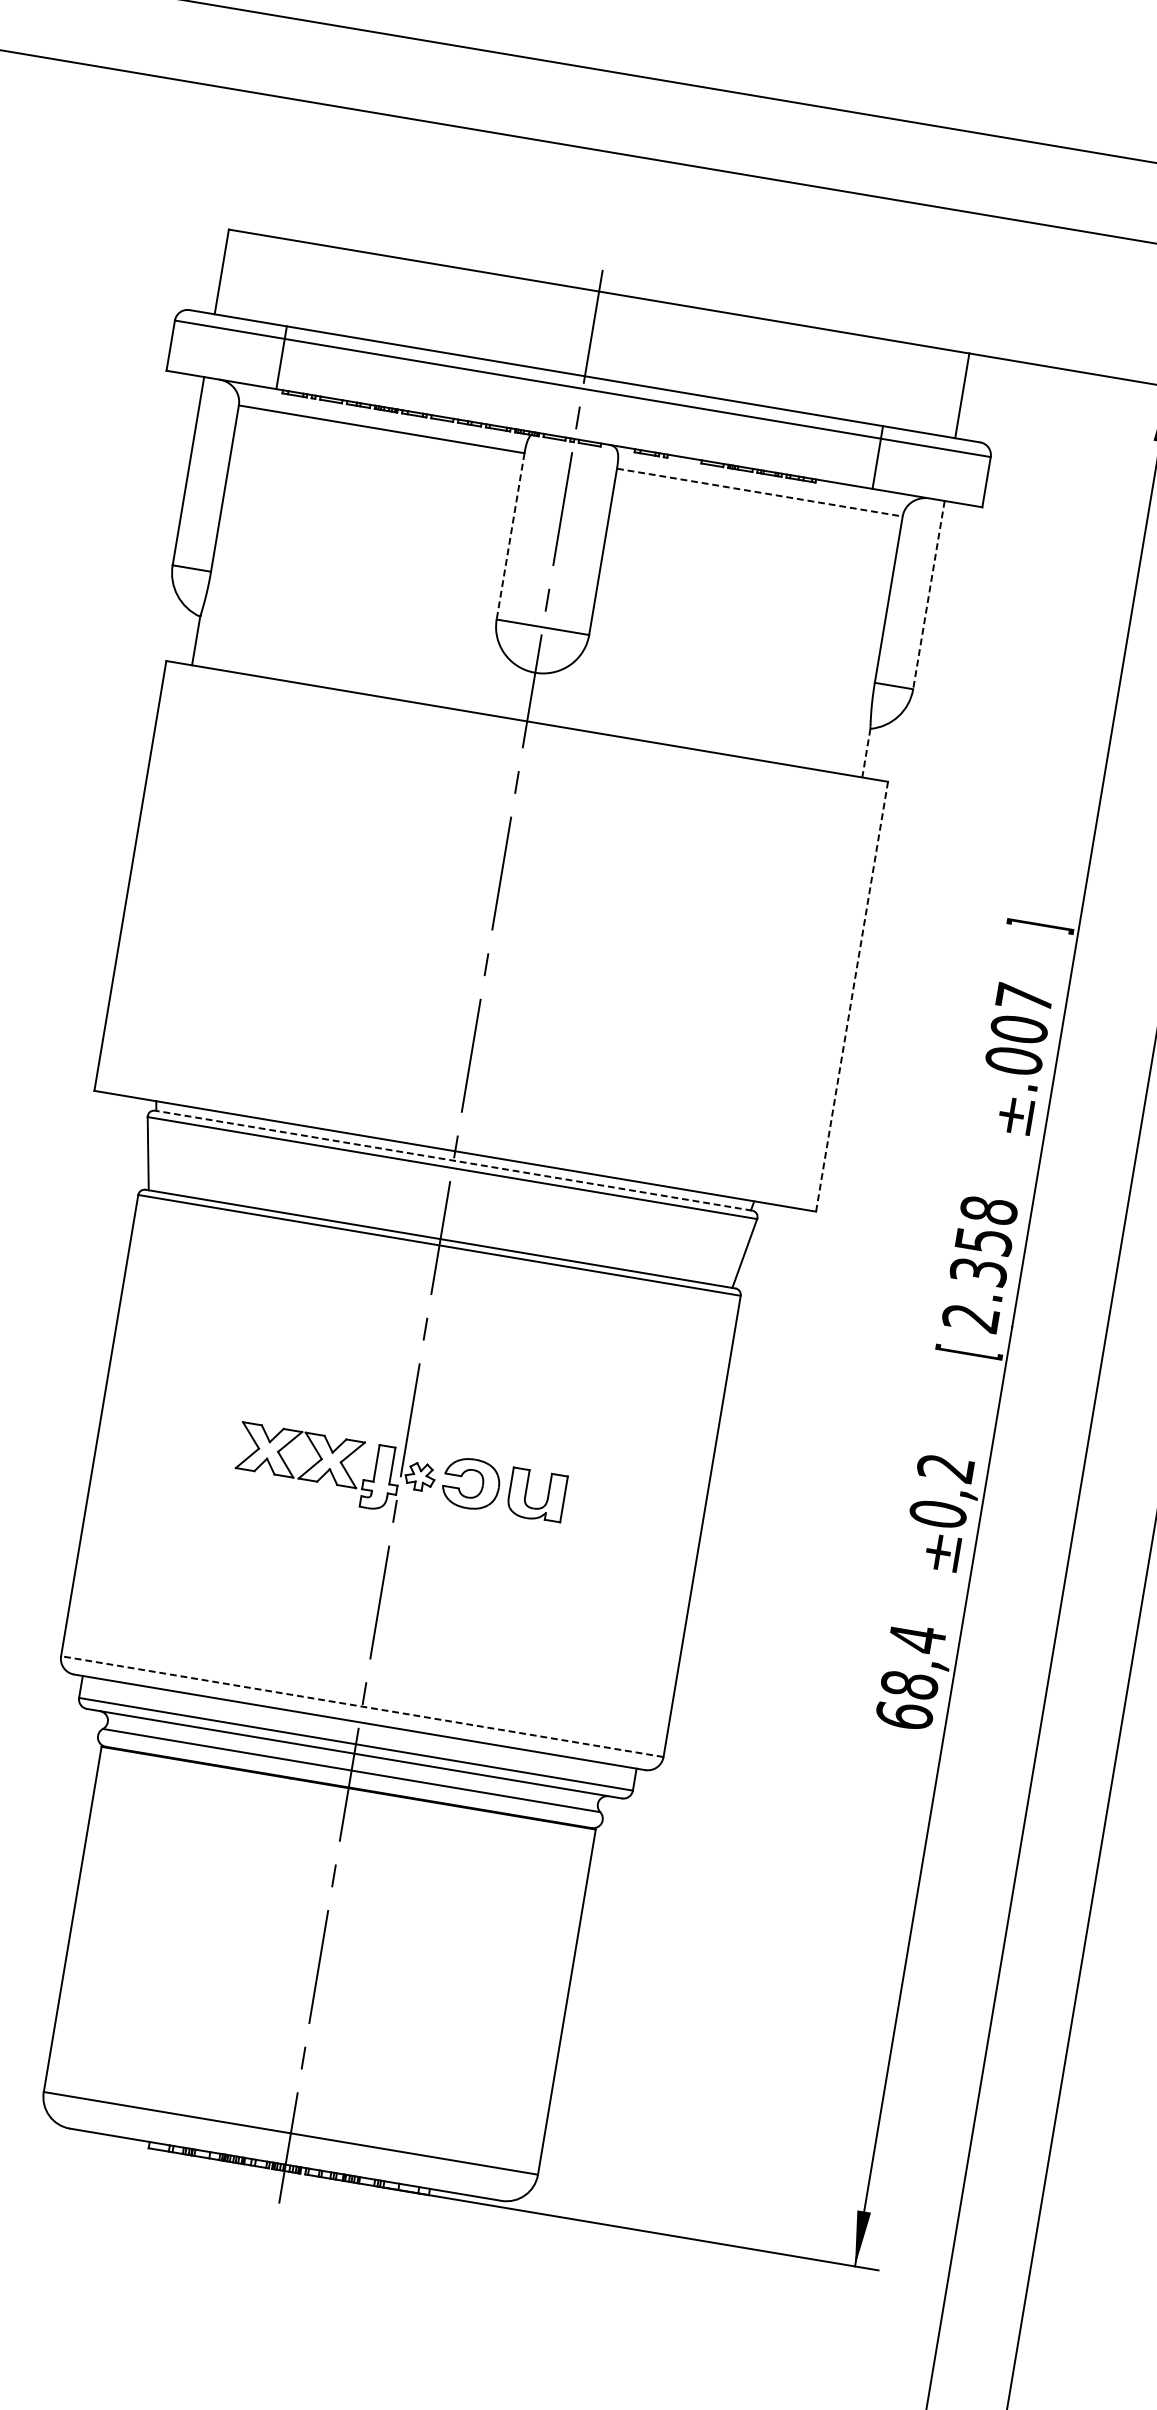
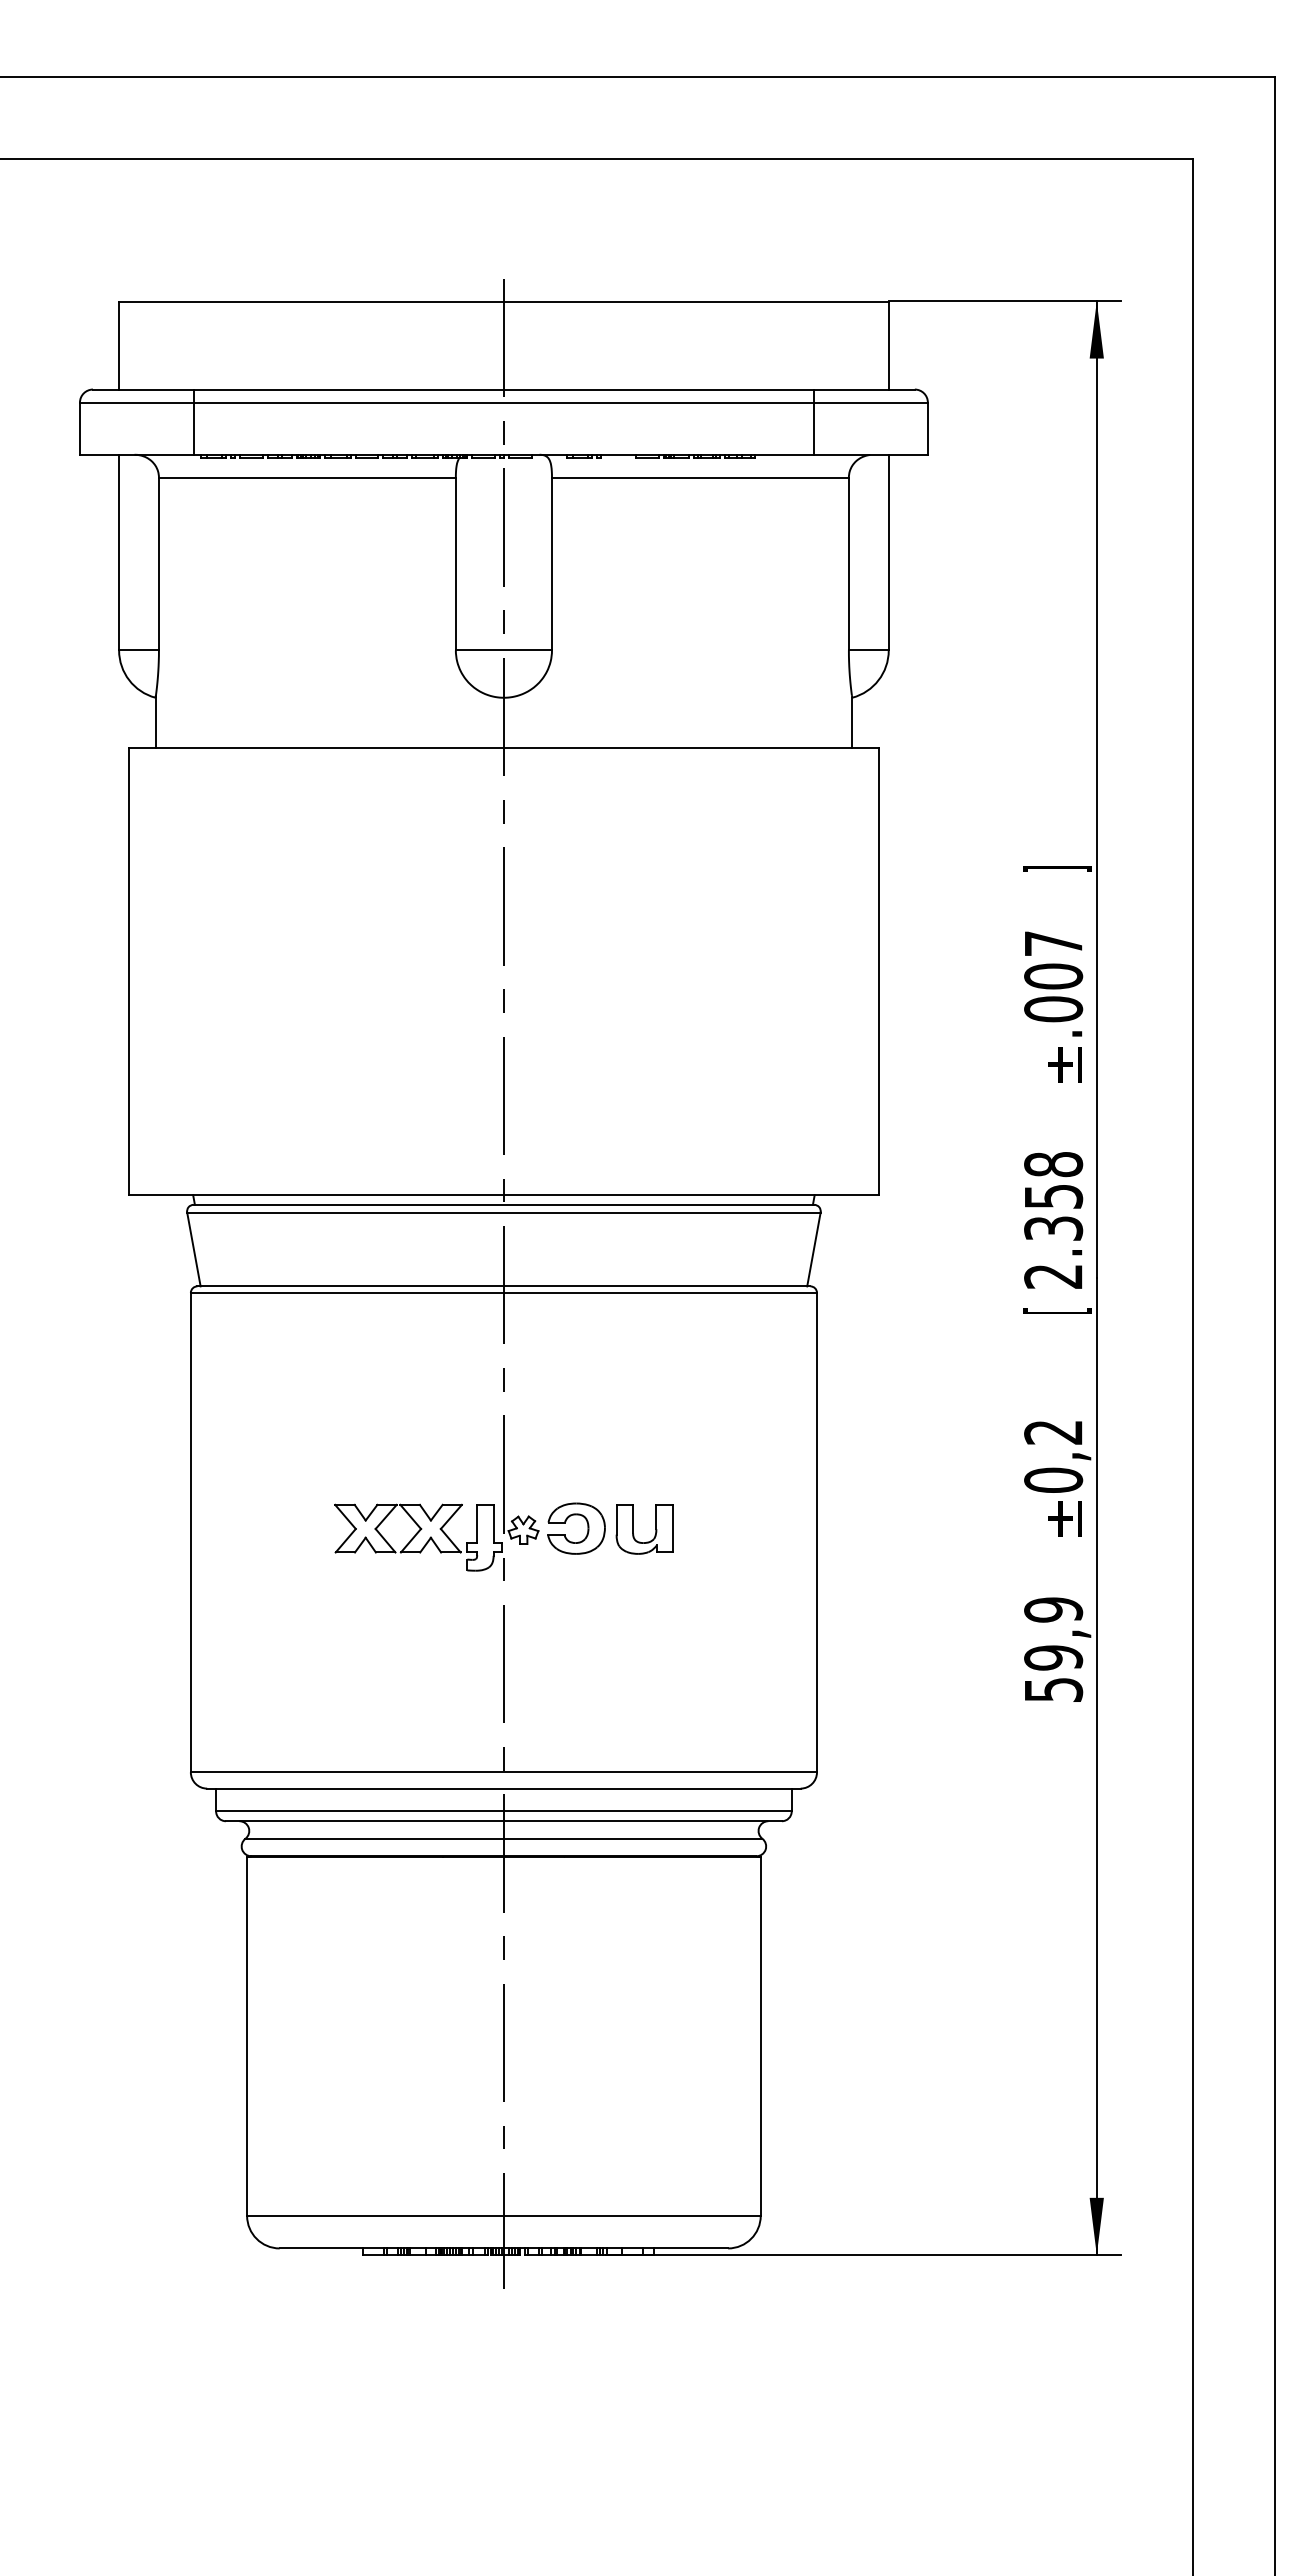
line: (759, 492) -> (700, 477), dashed -> solid
line: (510, 536) -> (455, 564), dashed -> solid
line: (928, 594) -> (888, 552), dashed -> solid
line: (866, 753) -> (852, 723), dashed -> solid
line: (851, 996) -> (878, 971), dashed -> solid
line: (453, 1160) -> (503, 1204), dashed -> solid
text: (910, 1676) -> (1053, 1649), 68,4 -> 59,9
line: (361, 1706) -> (503, 1772), dashed -> solid

